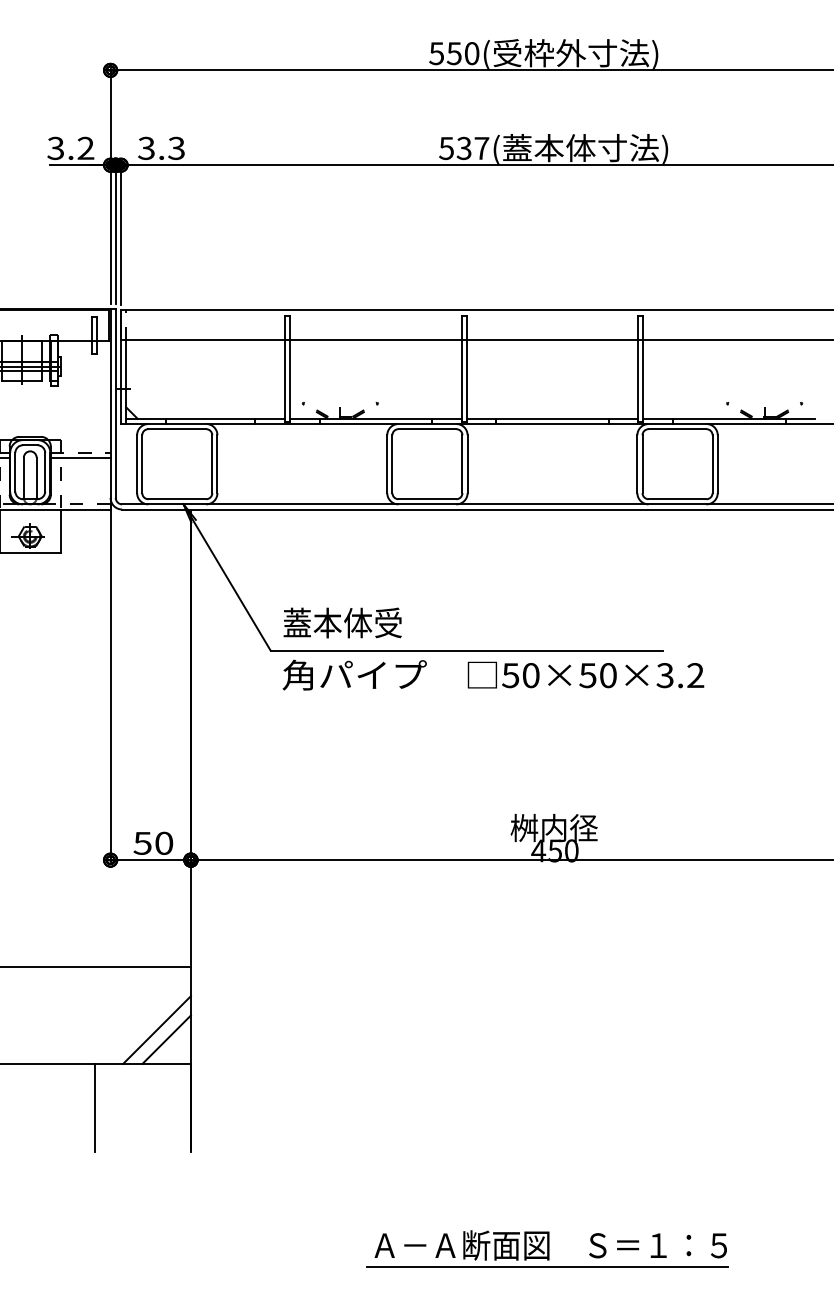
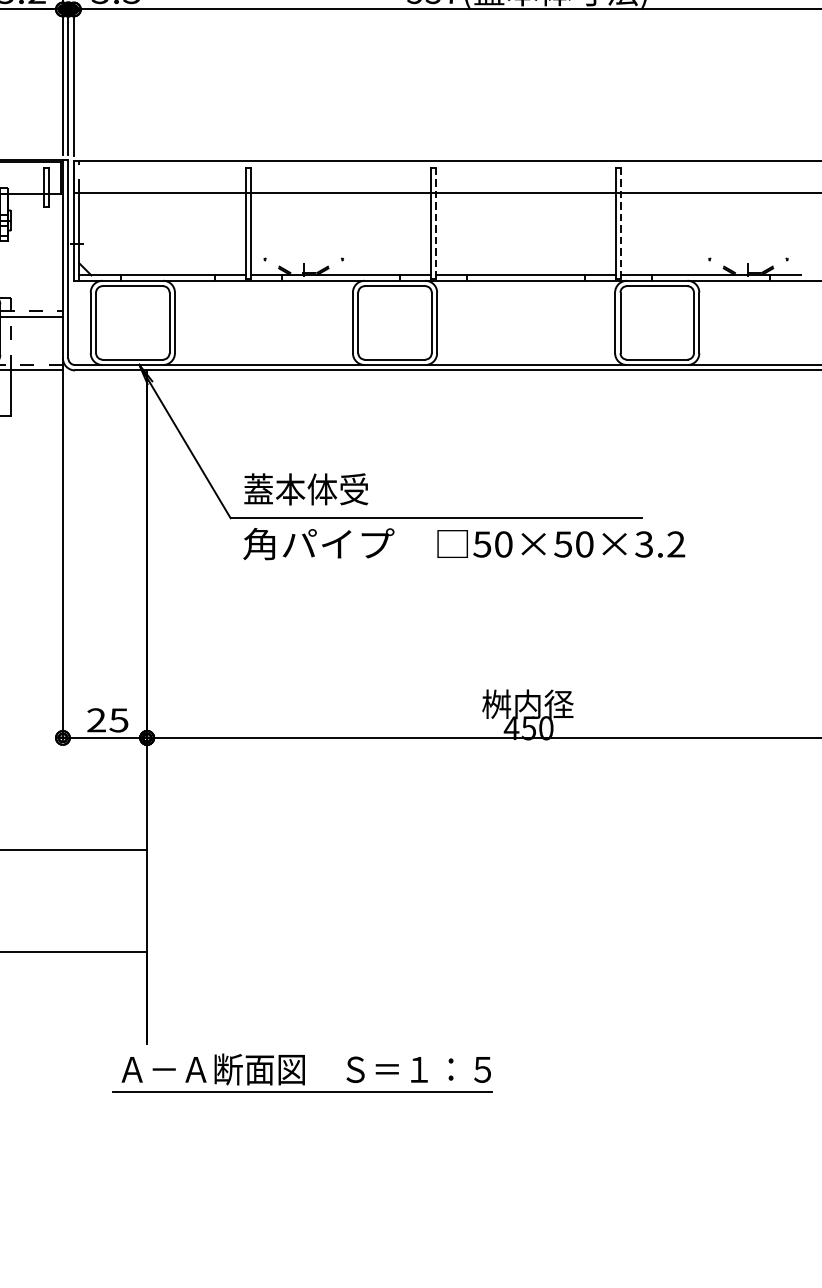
line: (466, 369) -> (435, 223), solid -> dashed
line: (643, 369) -> (621, 223), solid -> dashed
text: (153, 842) -> (107, 719), 50 -> 25
line: (156, 1029) -> (111, 915), removed
line: (166, 1039) -> (121, 925), removed
line: (94, 1107) -> (46, 997), removed
part: (547, 1248) -> (302, 1072), moved

